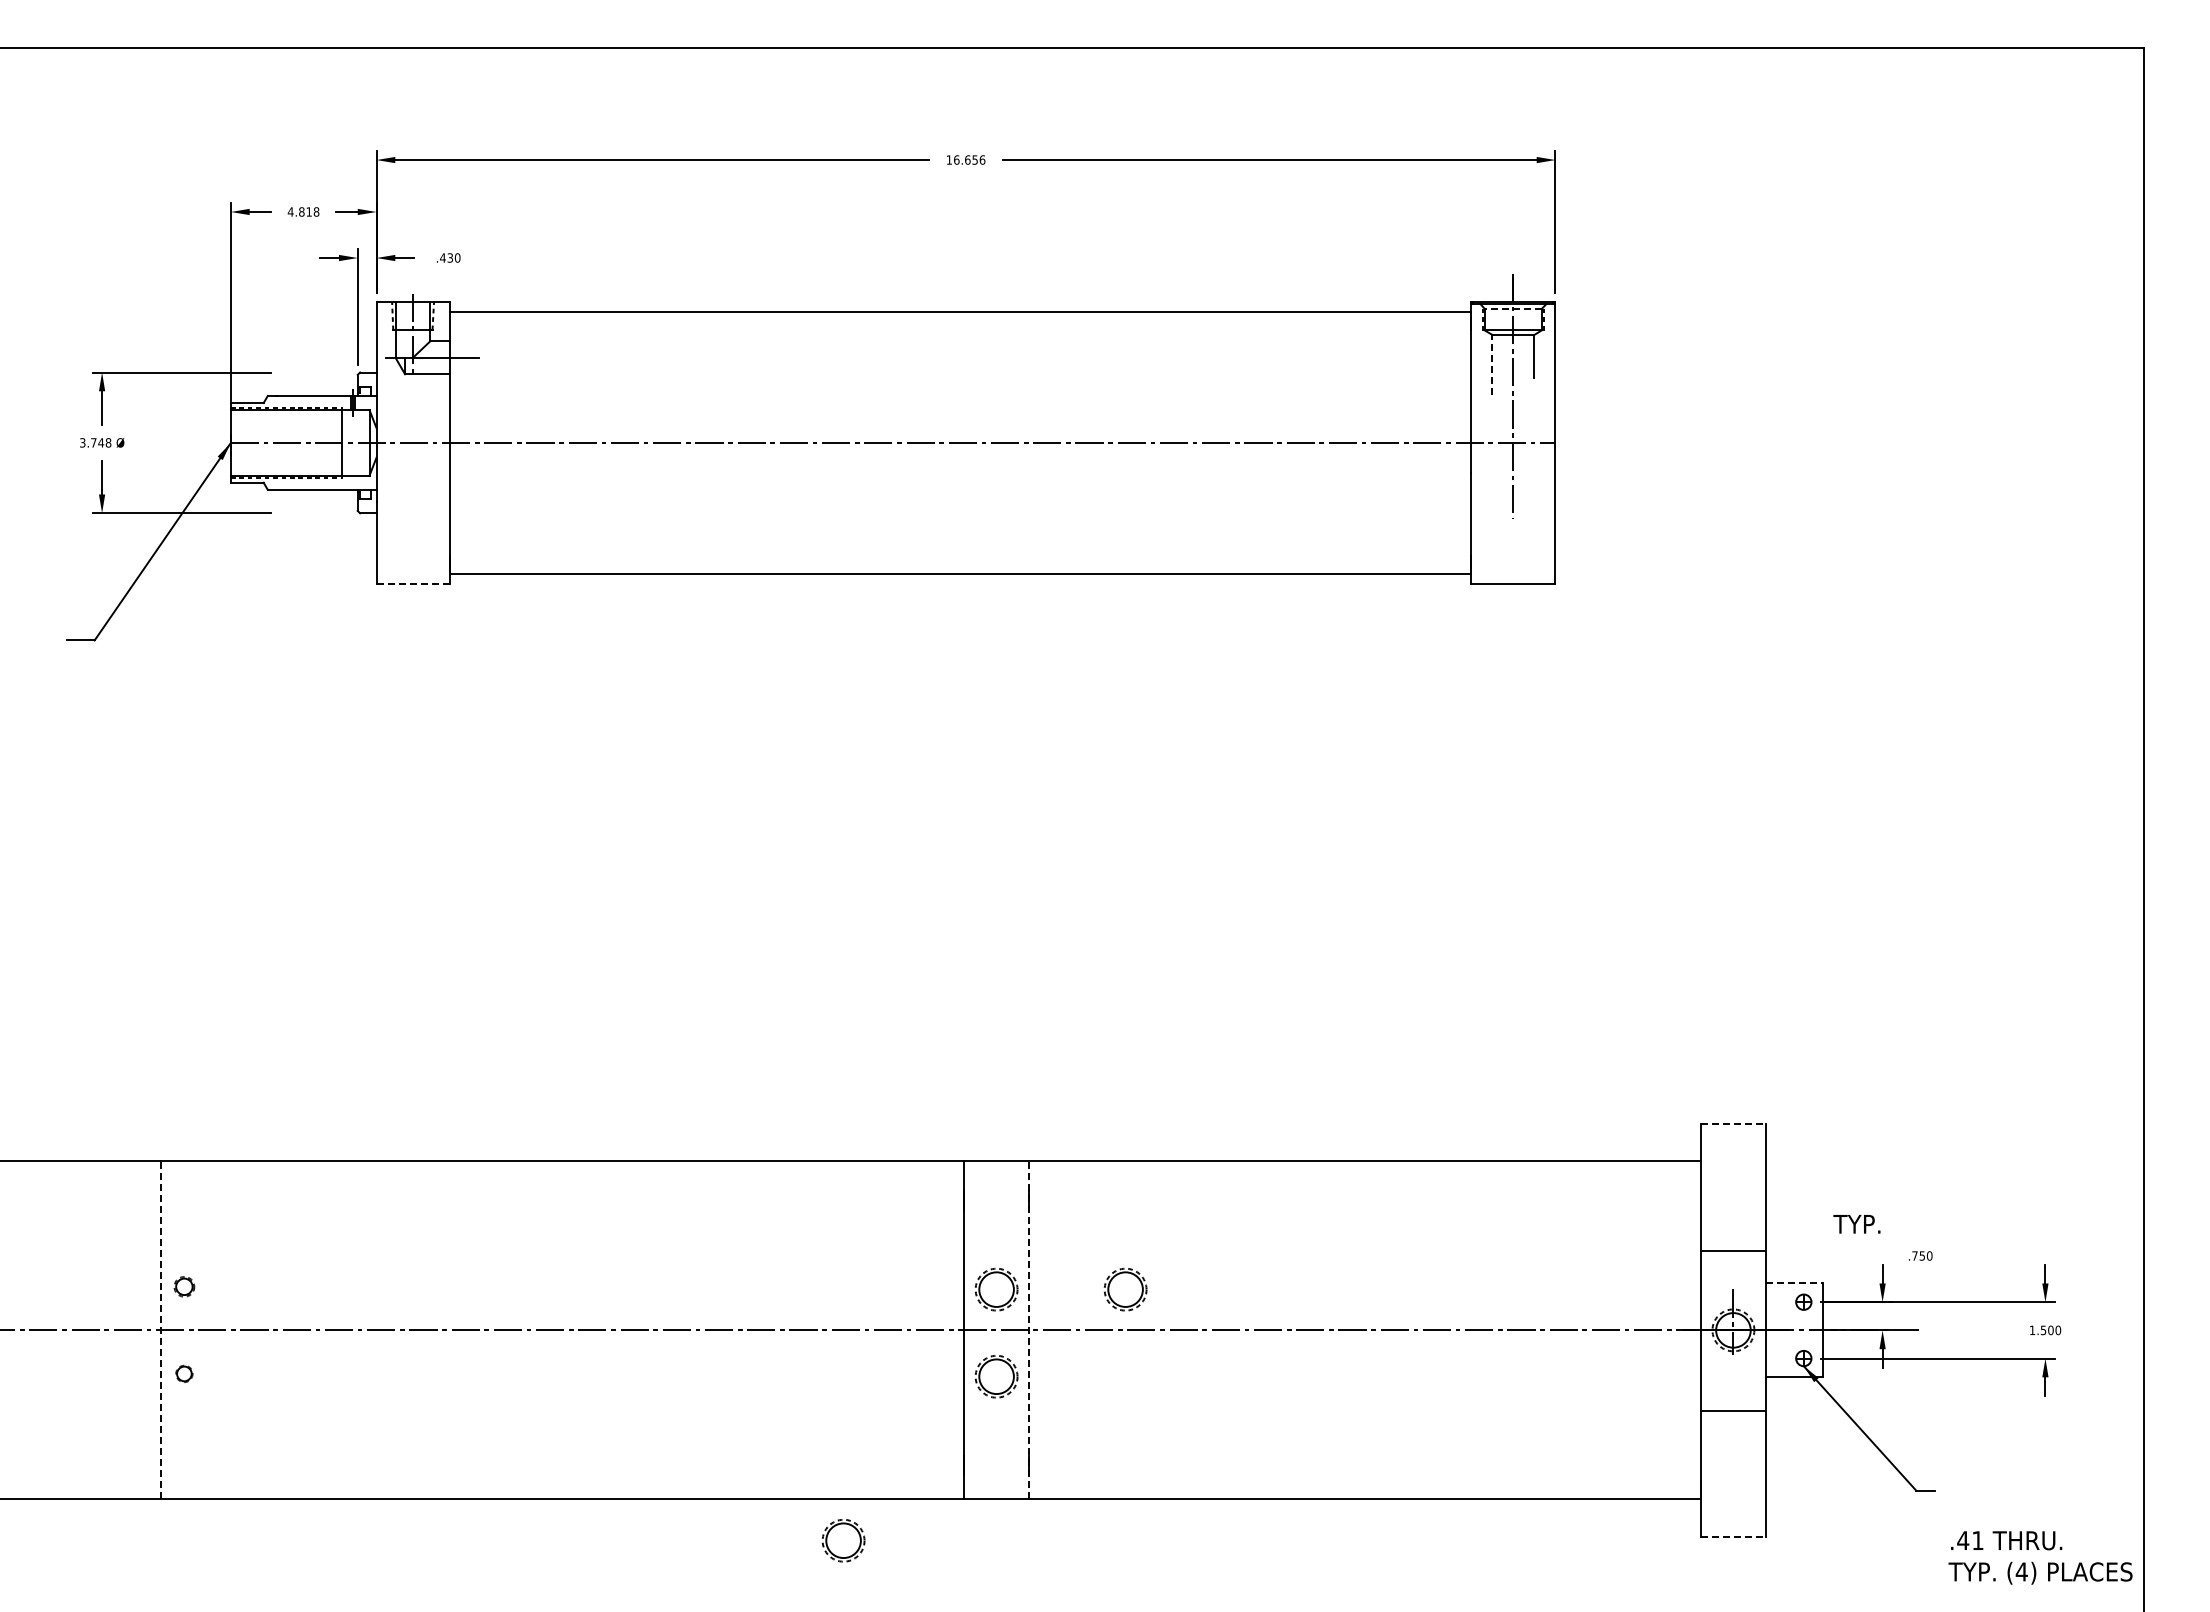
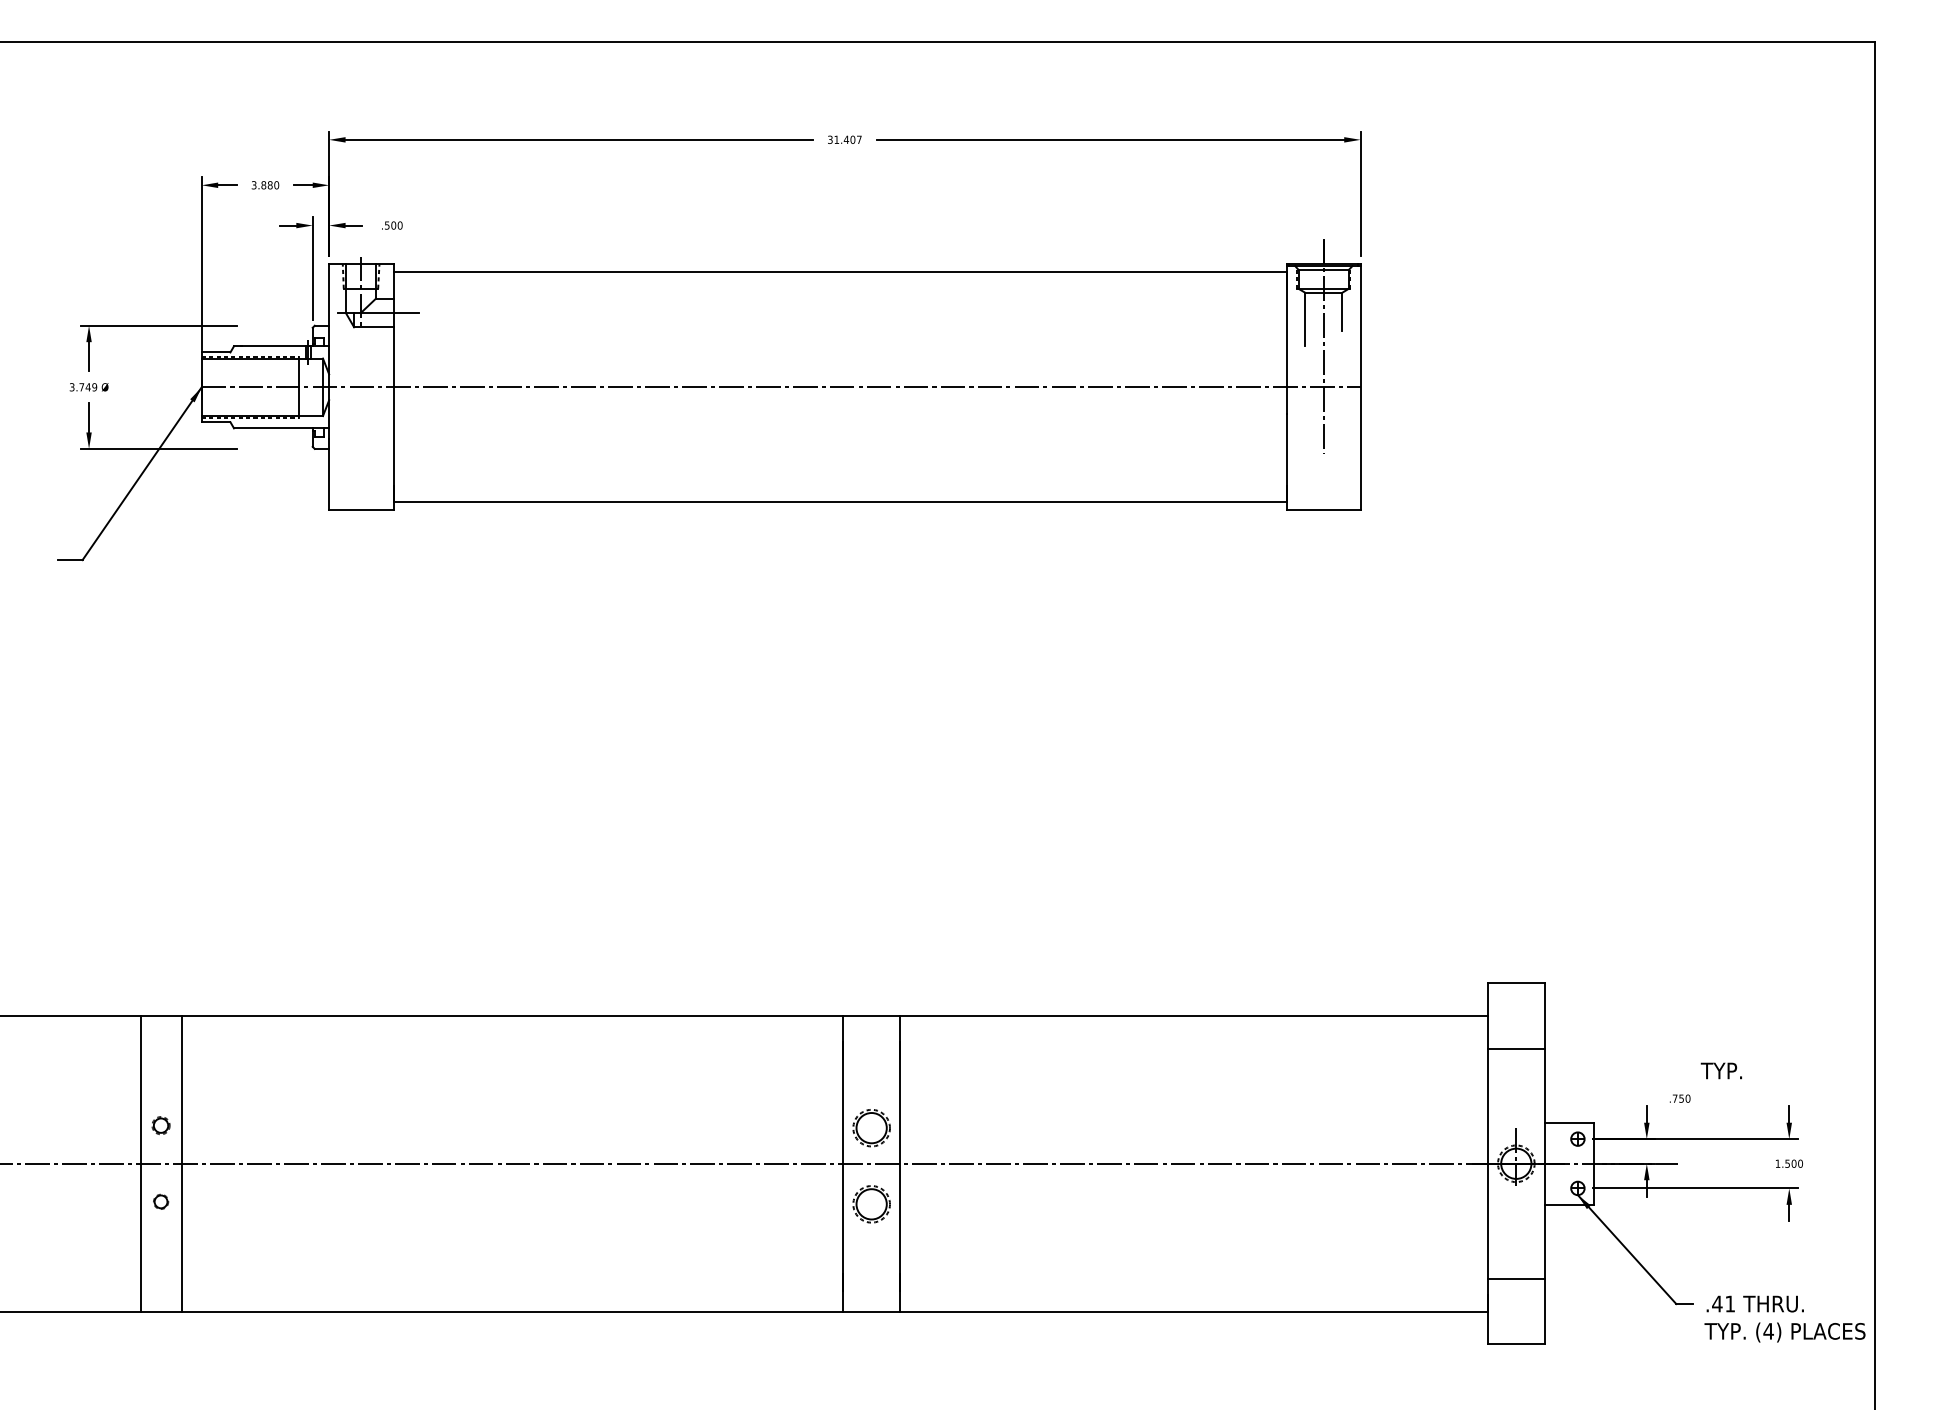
text: (965, 159) -> (844, 139), 16.656 -> 31.407
text: (303, 211) -> (265, 184), 4.818 -> 3.880
text: (446, 257) -> (390, 225), .430 -> .500
line: (1513, 308) -> (1323, 269), dashed -> solid
line: (1492, 364) -> (1305, 318), dashed -> solid
text: (108, 442) -> (94, 386), 3.748 -> 3.749
line: (413, 583) -> (361, 510), dashed -> solid
line: (1733, 1123) -> (1516, 982), dashed -> solid
text: (1856, 1224) -> (1721, 1071), moved
line: (1733, 1251) -> (1516, 1049), moved
line: (1794, 1283) -> (1569, 1122), dashed -> solid
part: (1125, 1289) -> (984, 1128), removed
line: (160, 1330) -> (140, 1163), dashed -> solid
line: (207, 1330) -> (181, 1163), added
line: (1029, 1330) -> (900, 1163), dashed -> solid
line: (1733, 1410) -> (1516, 1278), moved
line: (1733, 1536) -> (1516, 1344), dashed -> solid
part: (843, 1540) -> (737, 1347), removed
text: (2040, 1557) -> (1784, 1318), moved

